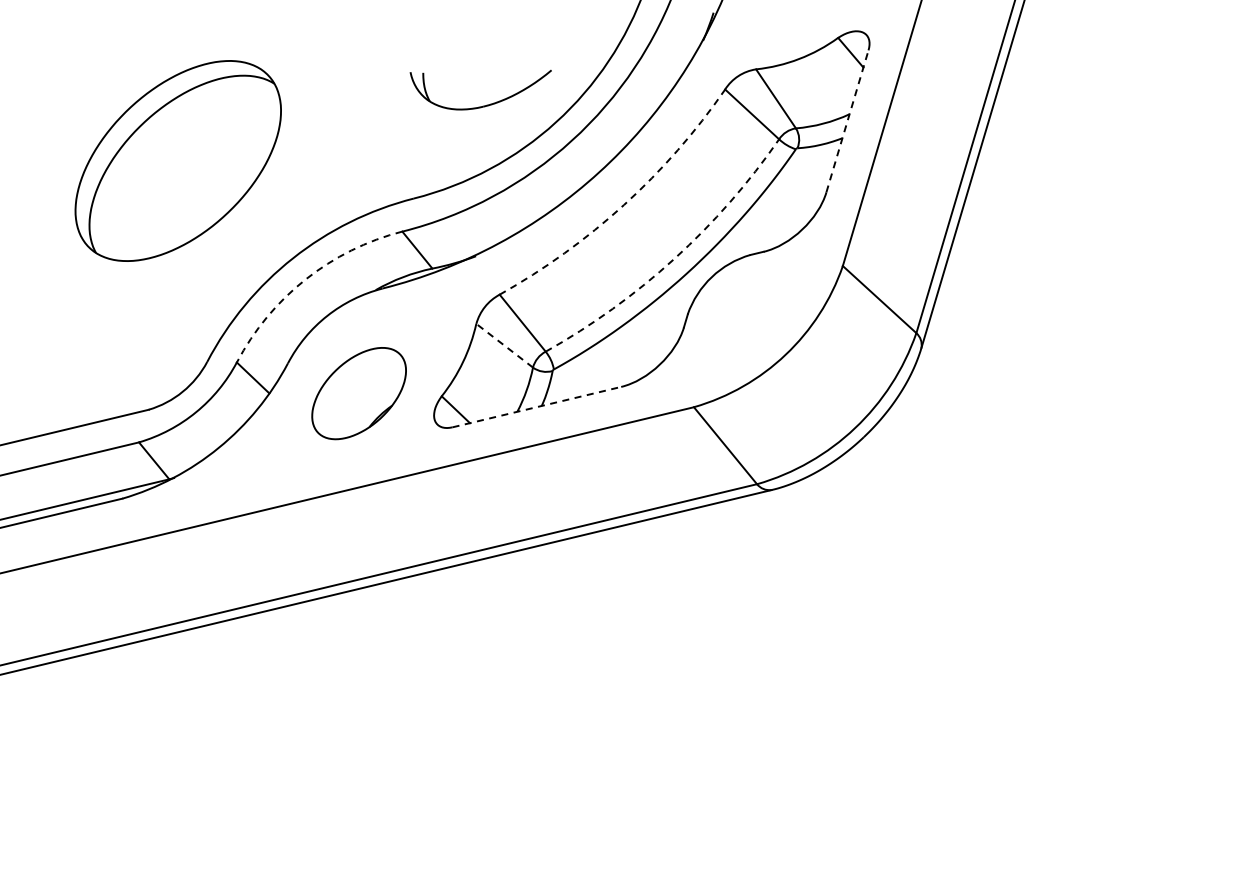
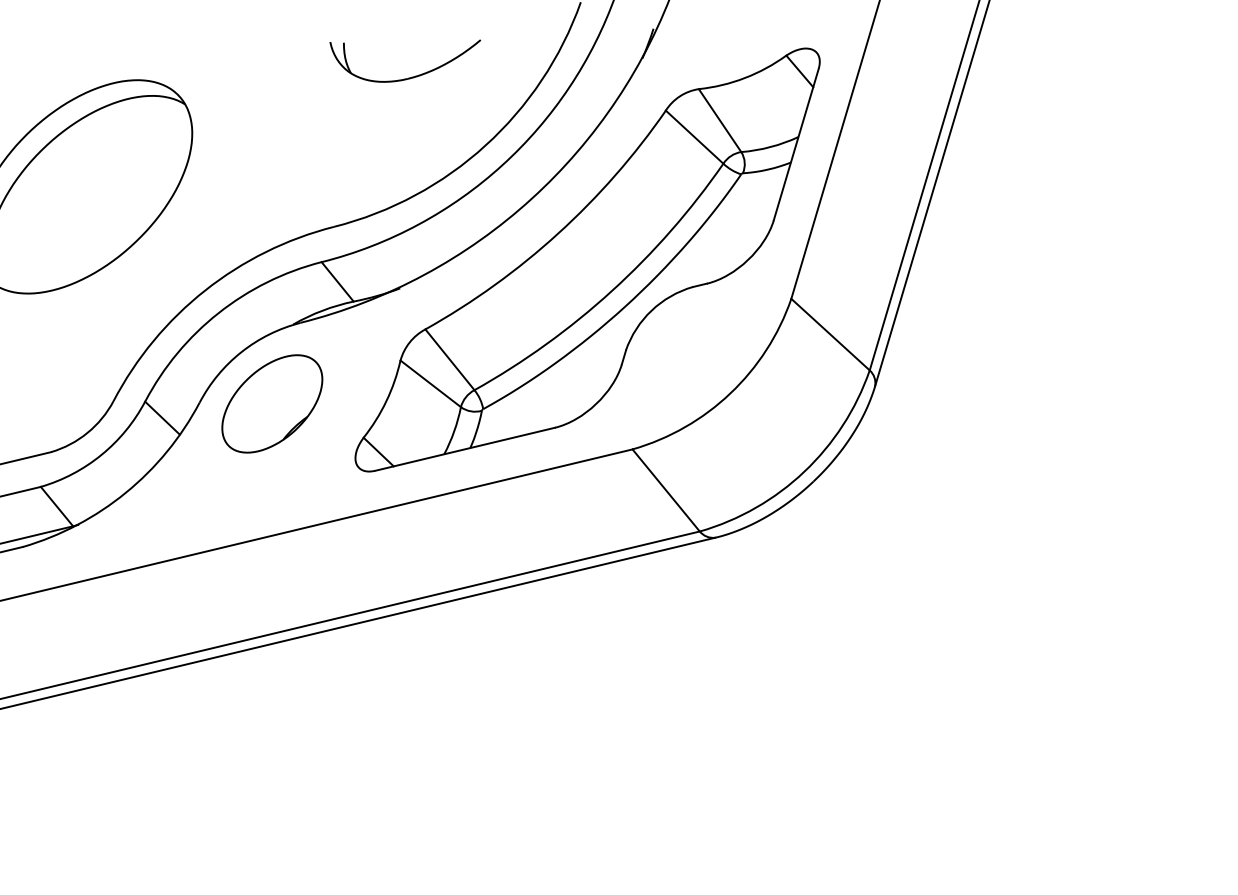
part: (486, 104) -> (411, 76), moved
line: (847, 120) -> (796, 143), dashed -> solid
arc: (624, 204) -> (558, 233), dashed -> solid
arc: (674, 258) -> (611, 290), dashed -> solid
arc: (305, 279) -> (218, 313), dashed -> solid
line: (504, 345) -> (430, 383), dashed -> solid
part: (358, 393) -> (271, 403), moved
line: (536, 407) -> (464, 449), dashed -> solid

